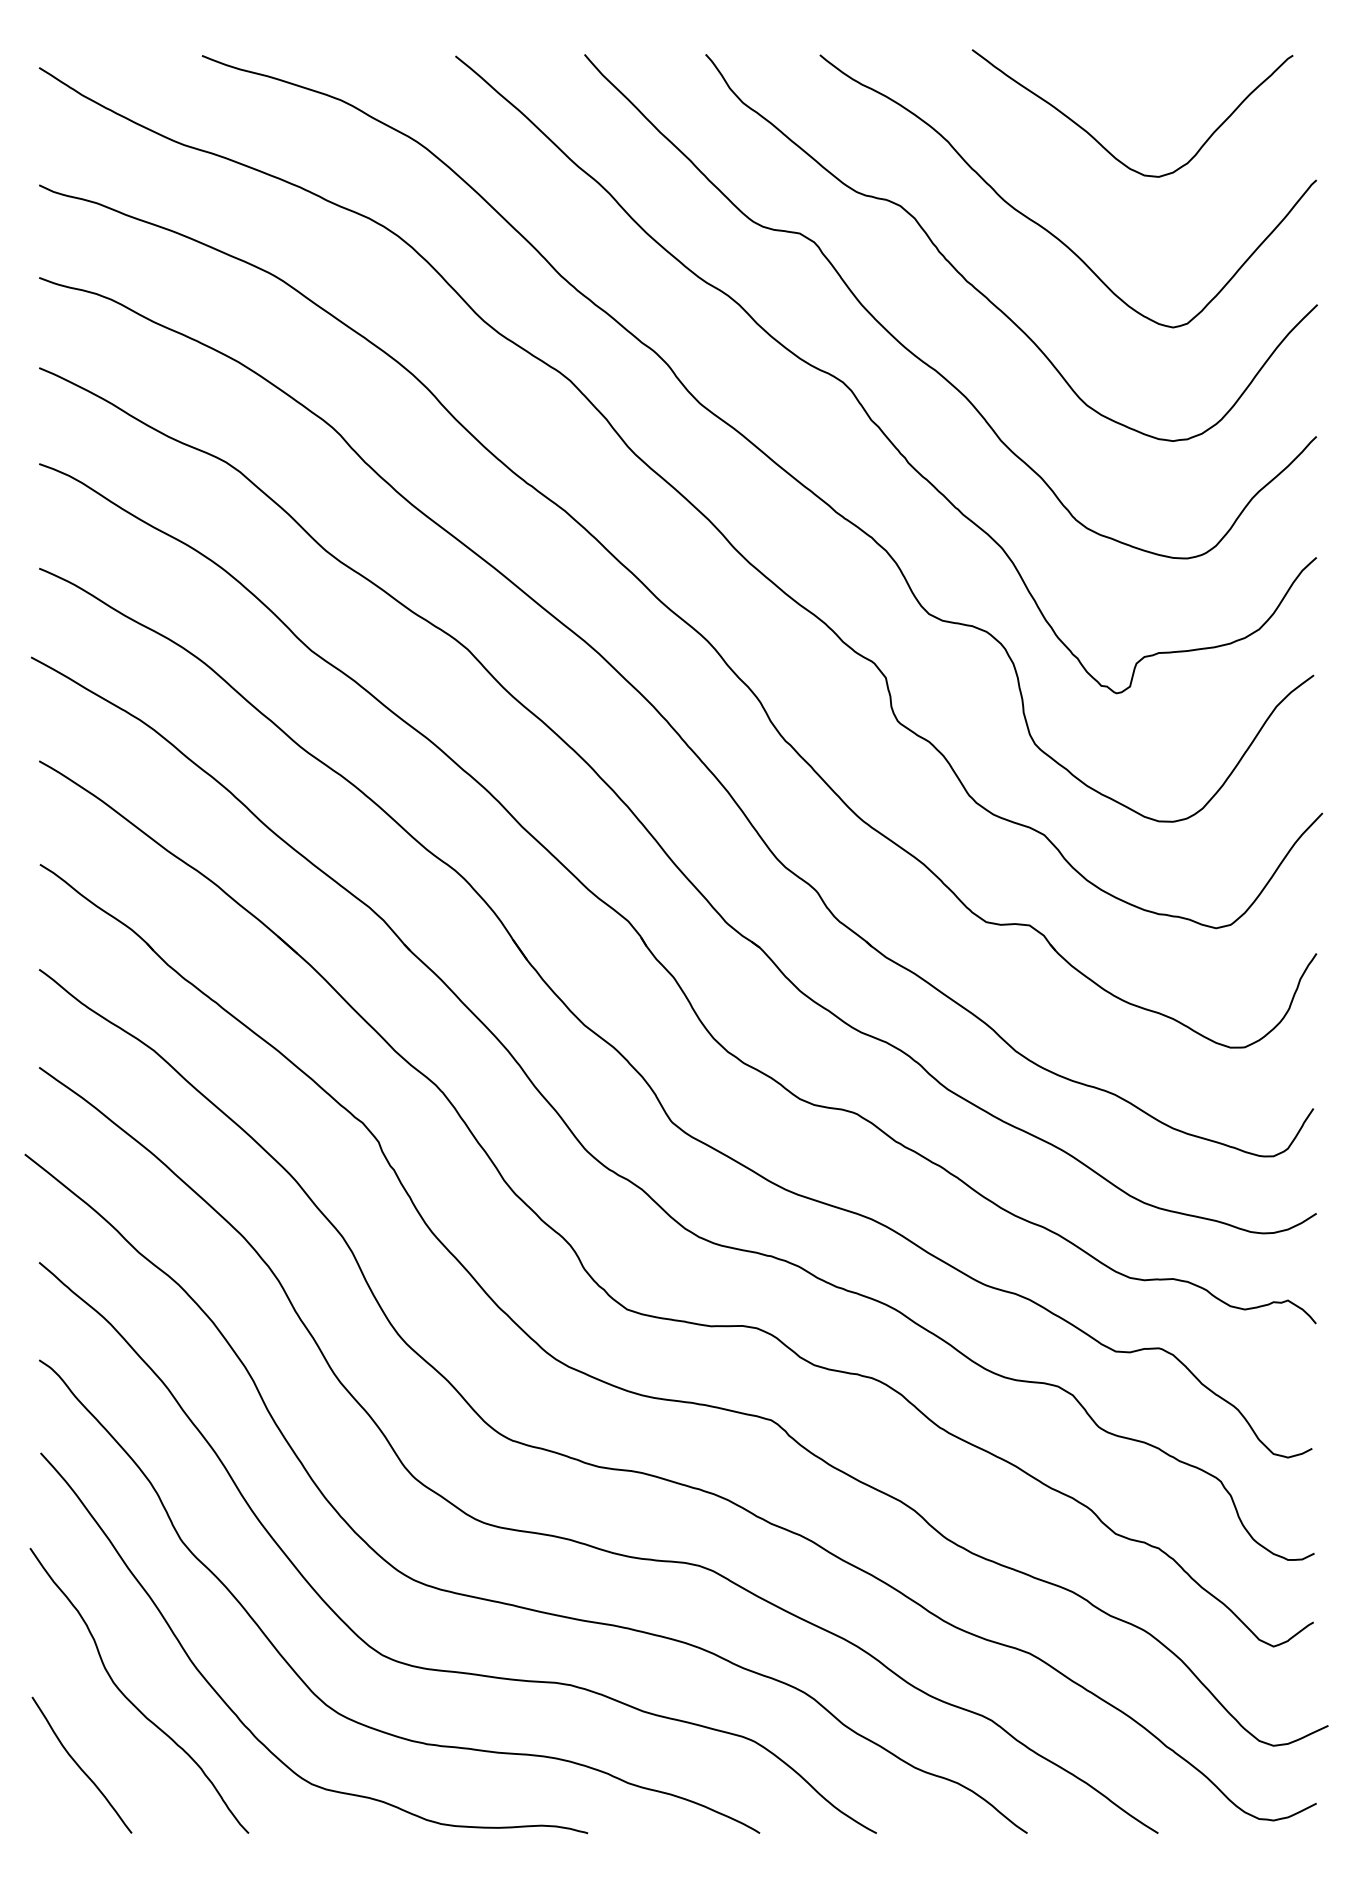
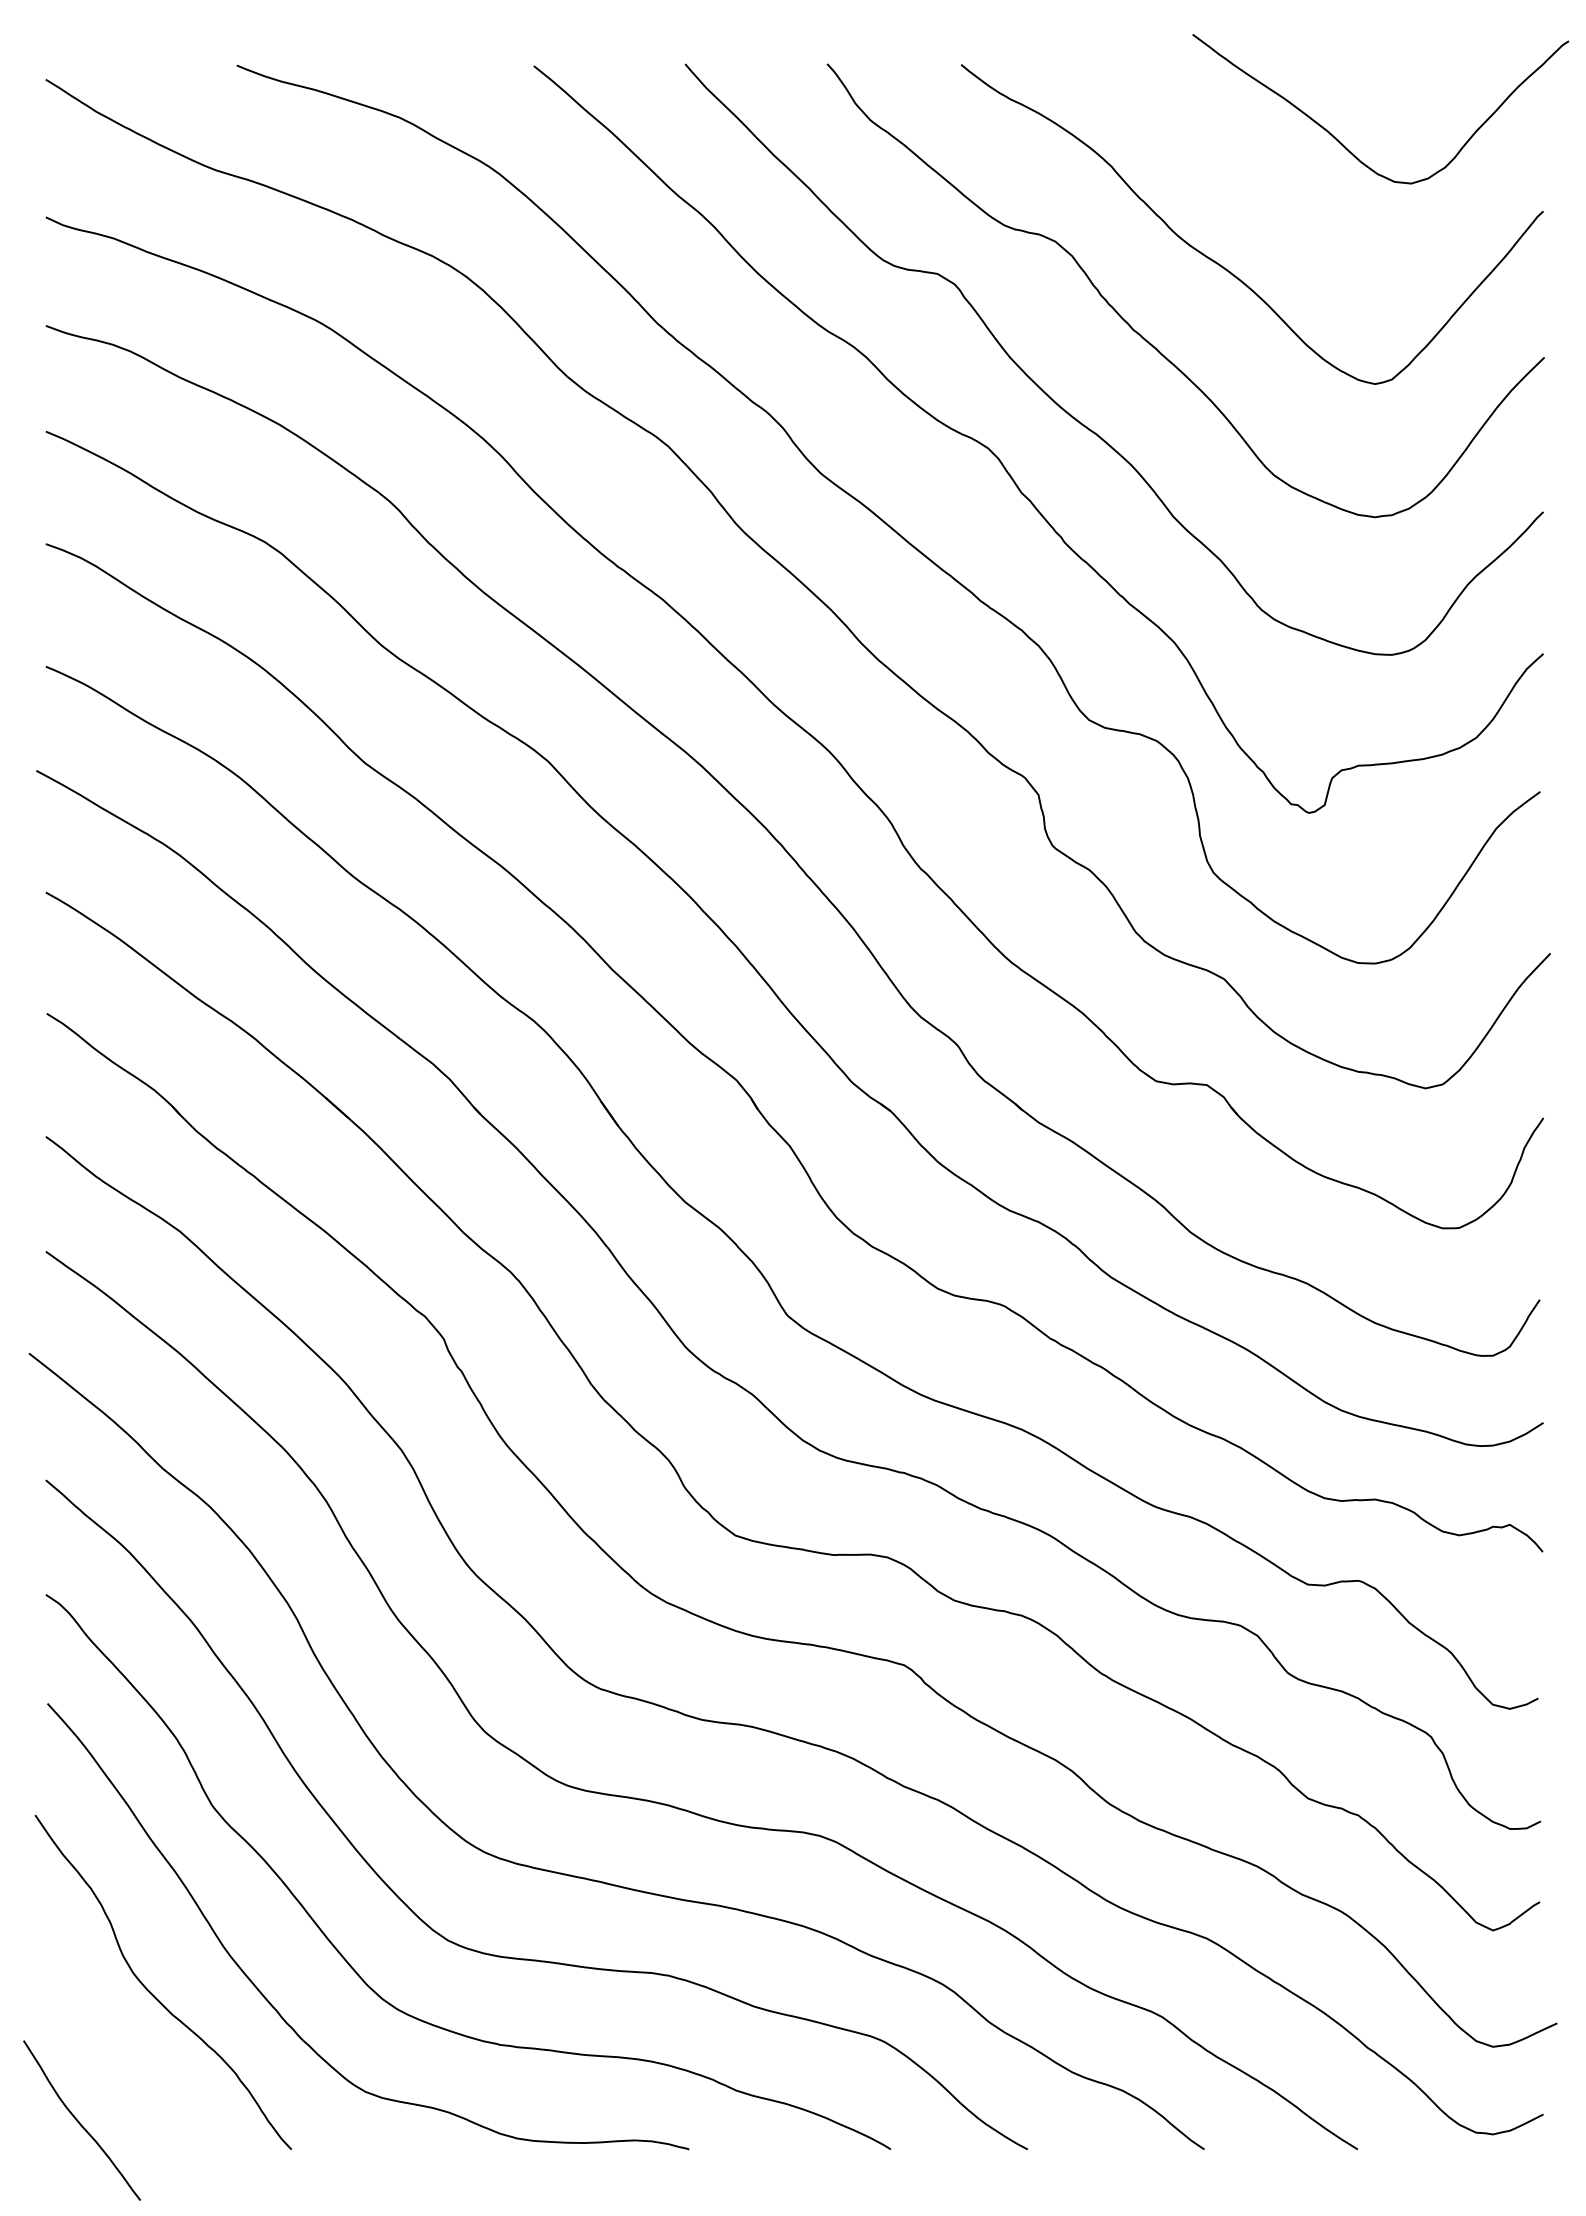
curve: (1101, 144) -> (1344, 145), moved
curve: (79, 1766) -> (79, 2121), moved

